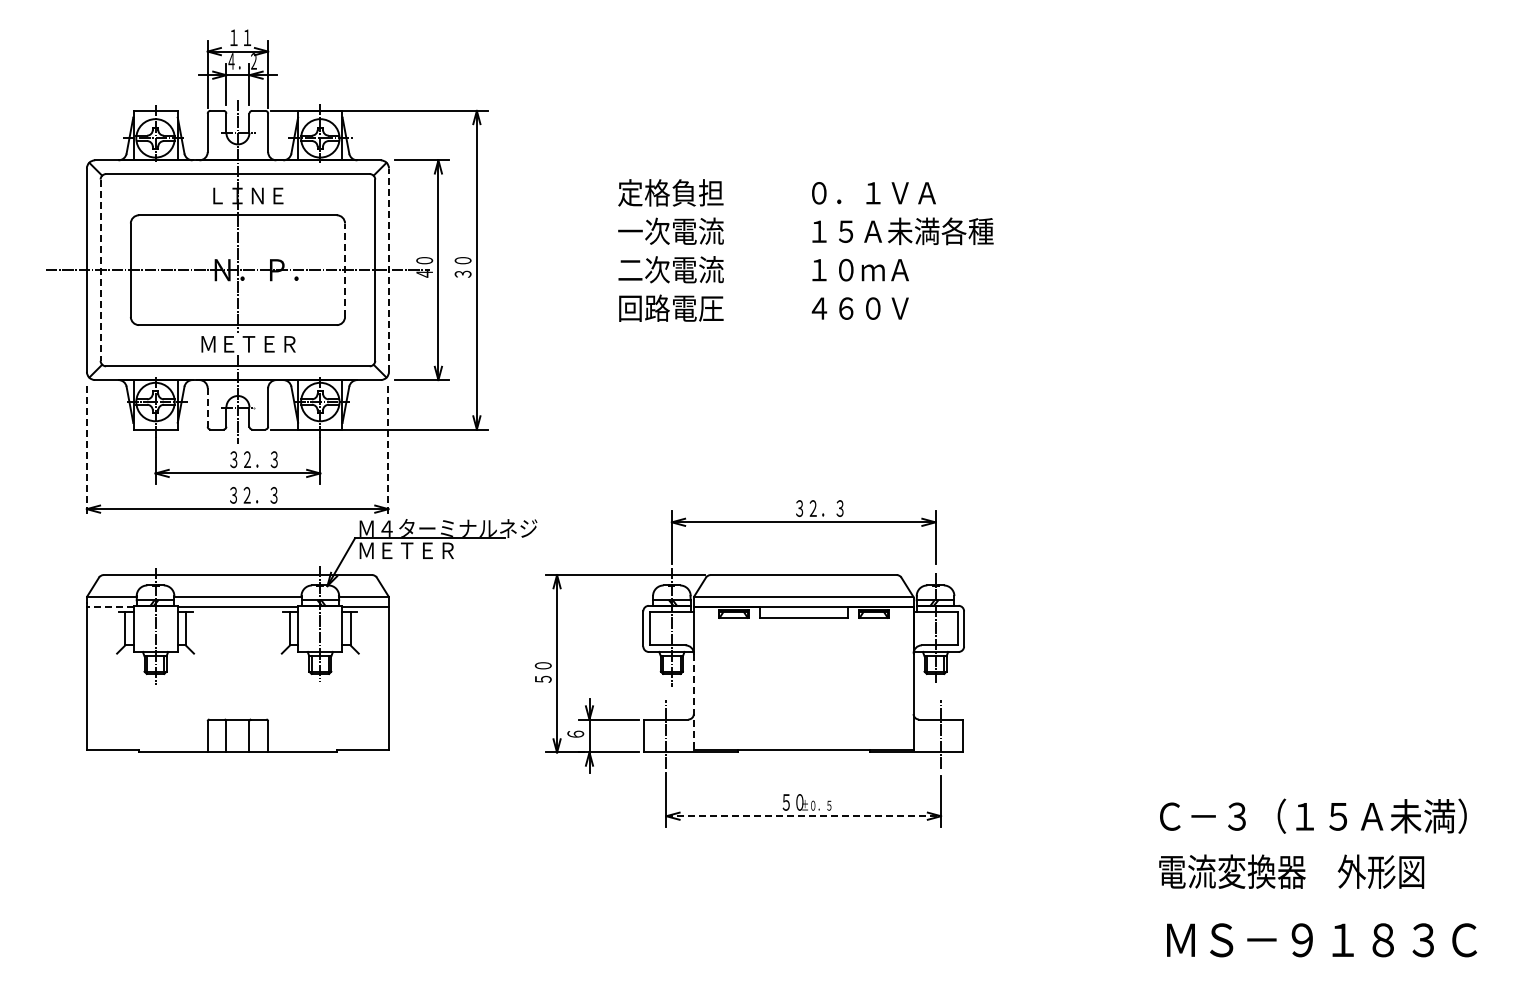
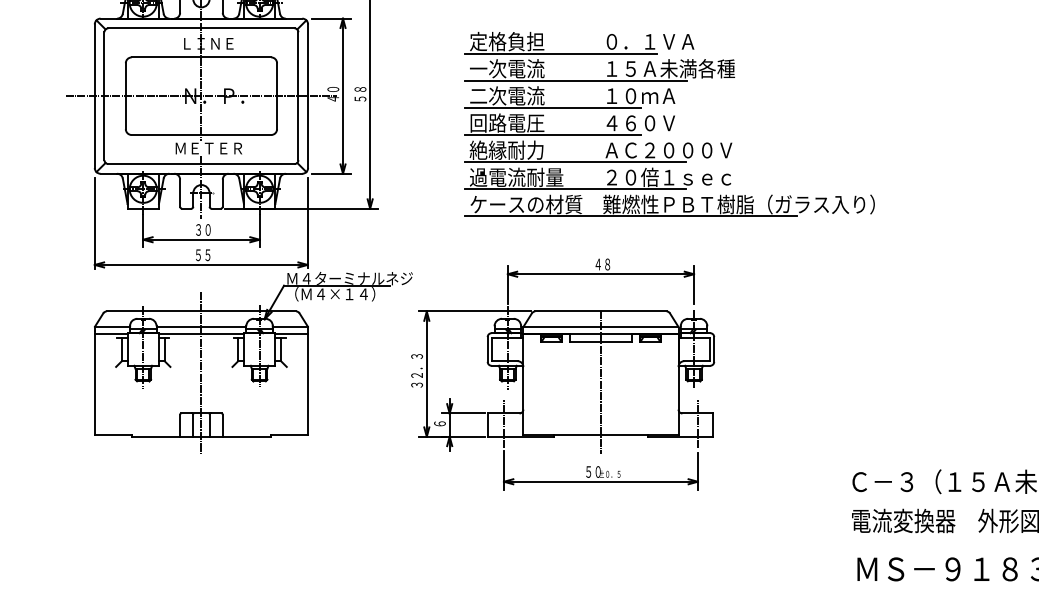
line: (746, 209) -> (560, 53), added
line: (768, 248) -> (576, 80), added
text: (462, 267) -> (360, 94), ３０ -> ５８
line: (100, 270) -> (104, 96), dashed -> solid
line: (345, 270) -> (277, 96), dashed -> solid
line: (389, 270) -> (308, 96), dashed -> solid
line: (735, 286) -> (552, 107), added
line: (735, 325) -> (552, 135), added
part: (900, 386) -> (669, 178), added
line: (207, 408) -> (179, 193), dashed -> solid
line: (388, 449) -> (307, 222), dashed -> solid
line: (86, 450) -> (94, 223), dashed -> solid
text: (260, 459) -> (217, 229), ３２．３ -> ３０
text: (253, 494) -> (212, 254), ３２．３ -> ５５
text: (819, 508) -> (612, 264), ３２．３ -> ４８
text: (421, 550) -> (331, 294), ＭＥＴＥＲ -> （Ｍ４×１４）
line: (109, 606) -> (110, 333), dashed -> solid
text: (542, 658) -> (416, 370), ５０ -> ３２．３
line: (237, 662) -> (201, 373), added
line: (803, 675) -> (600, 382), added
line: (693, 702) -> (523, 401), dashed -> solid
line: (804, 816) -> (601, 481), dashed -> solid

